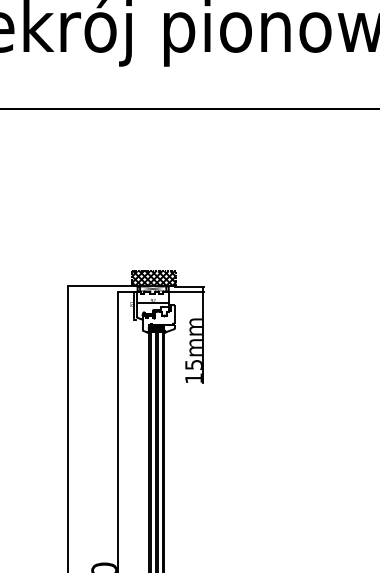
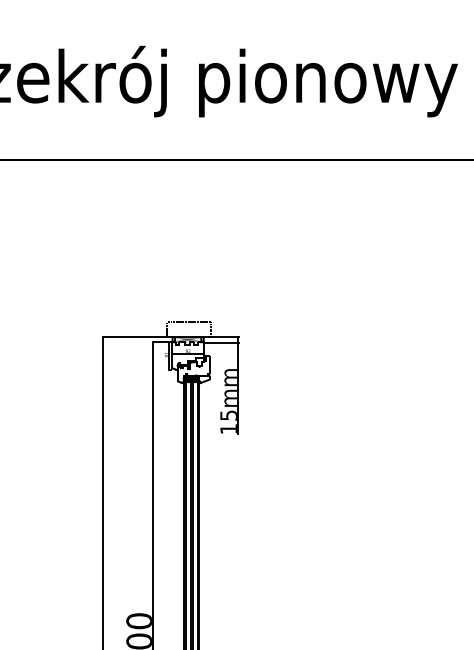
hatch: (154, 278) -> (189, 329), removed

